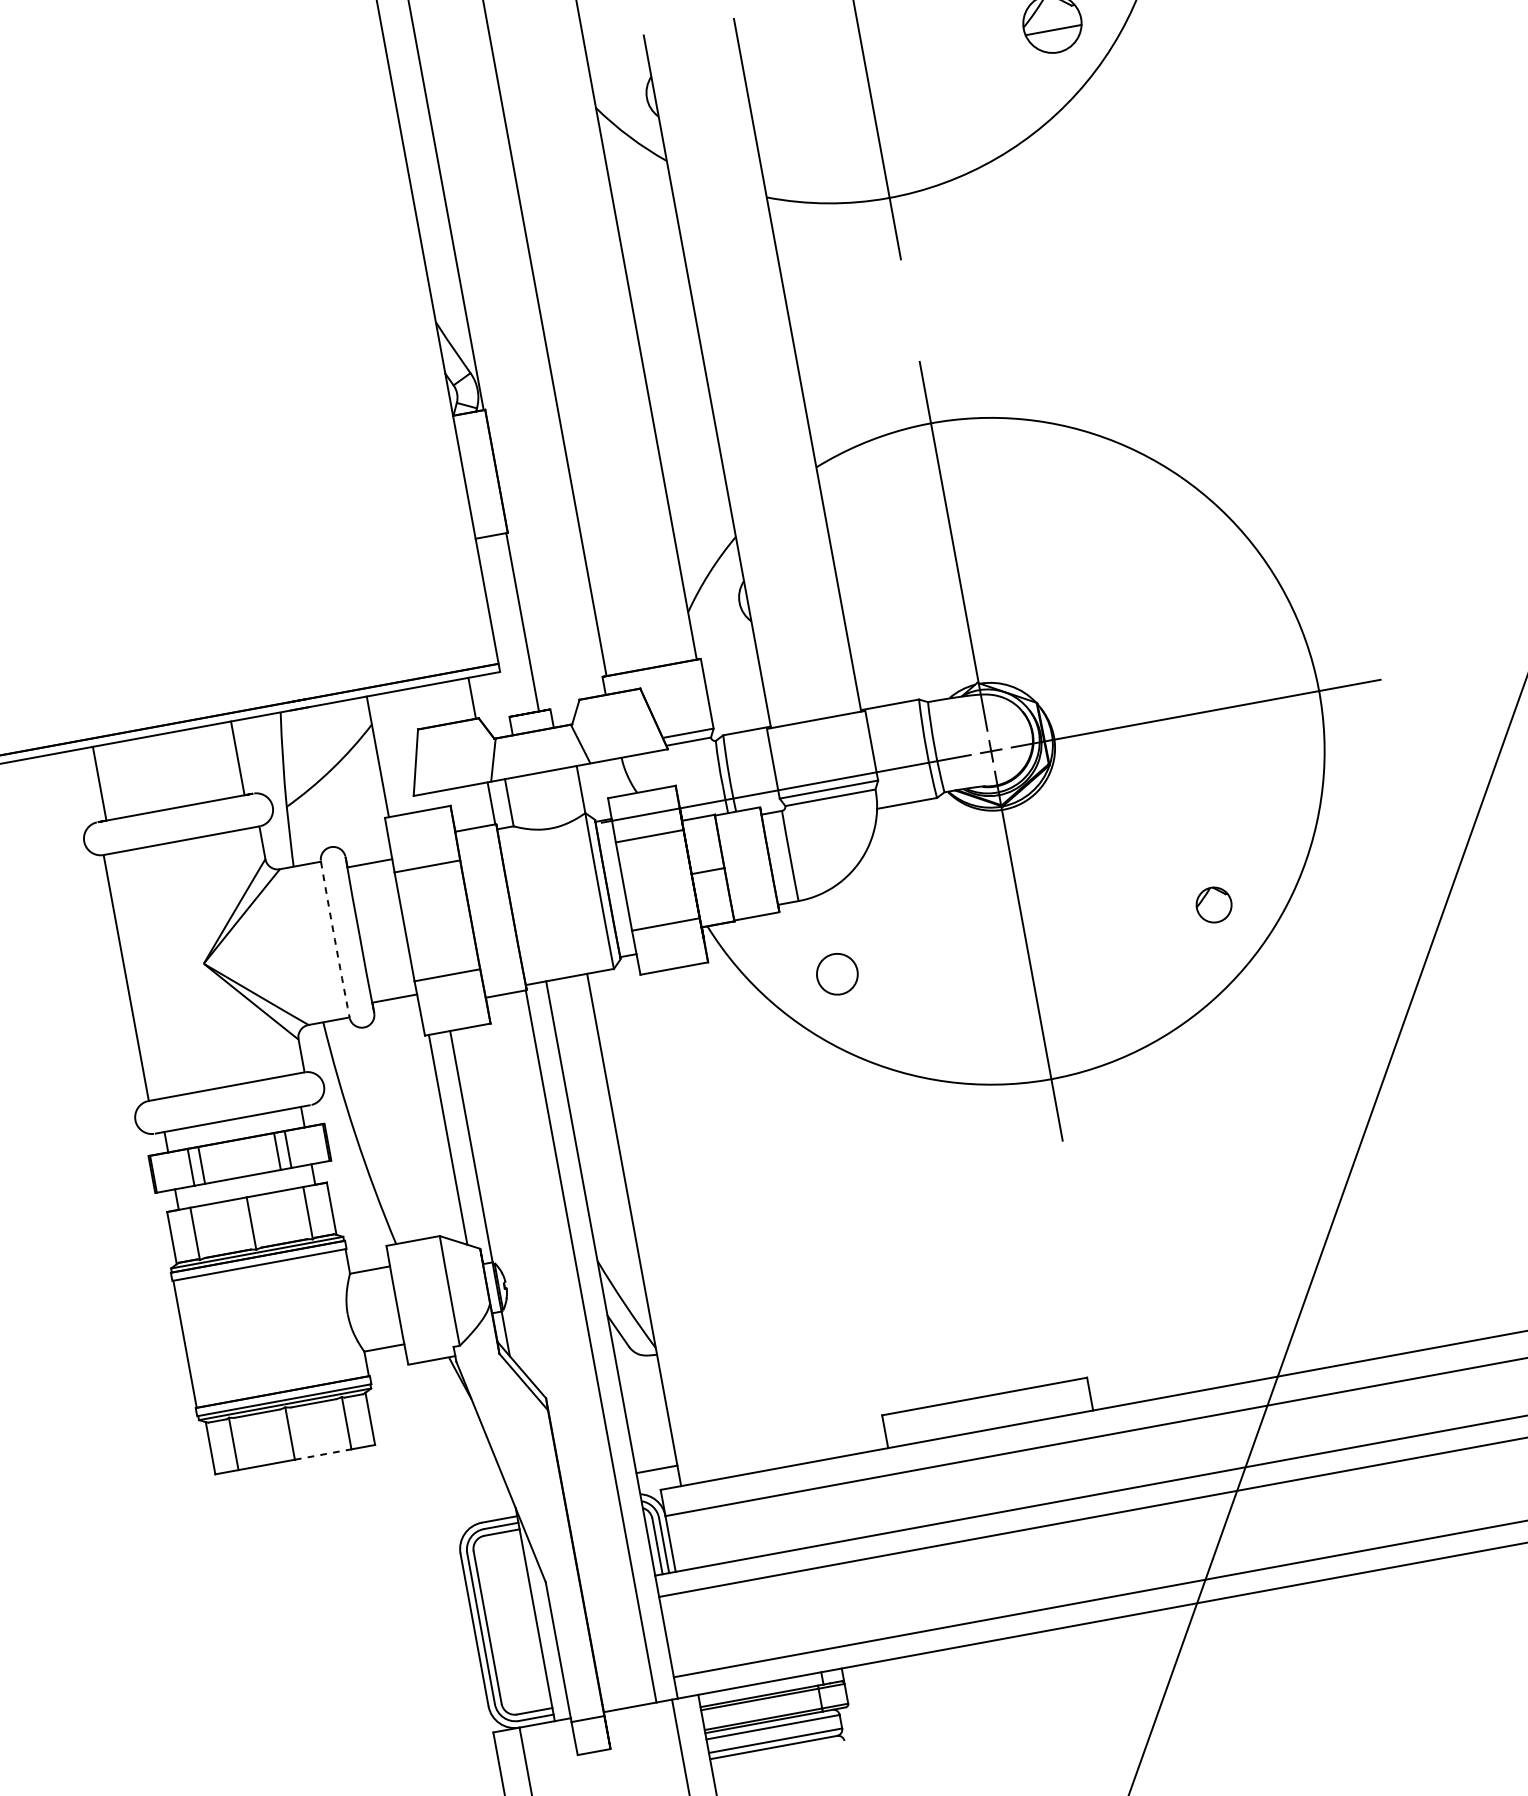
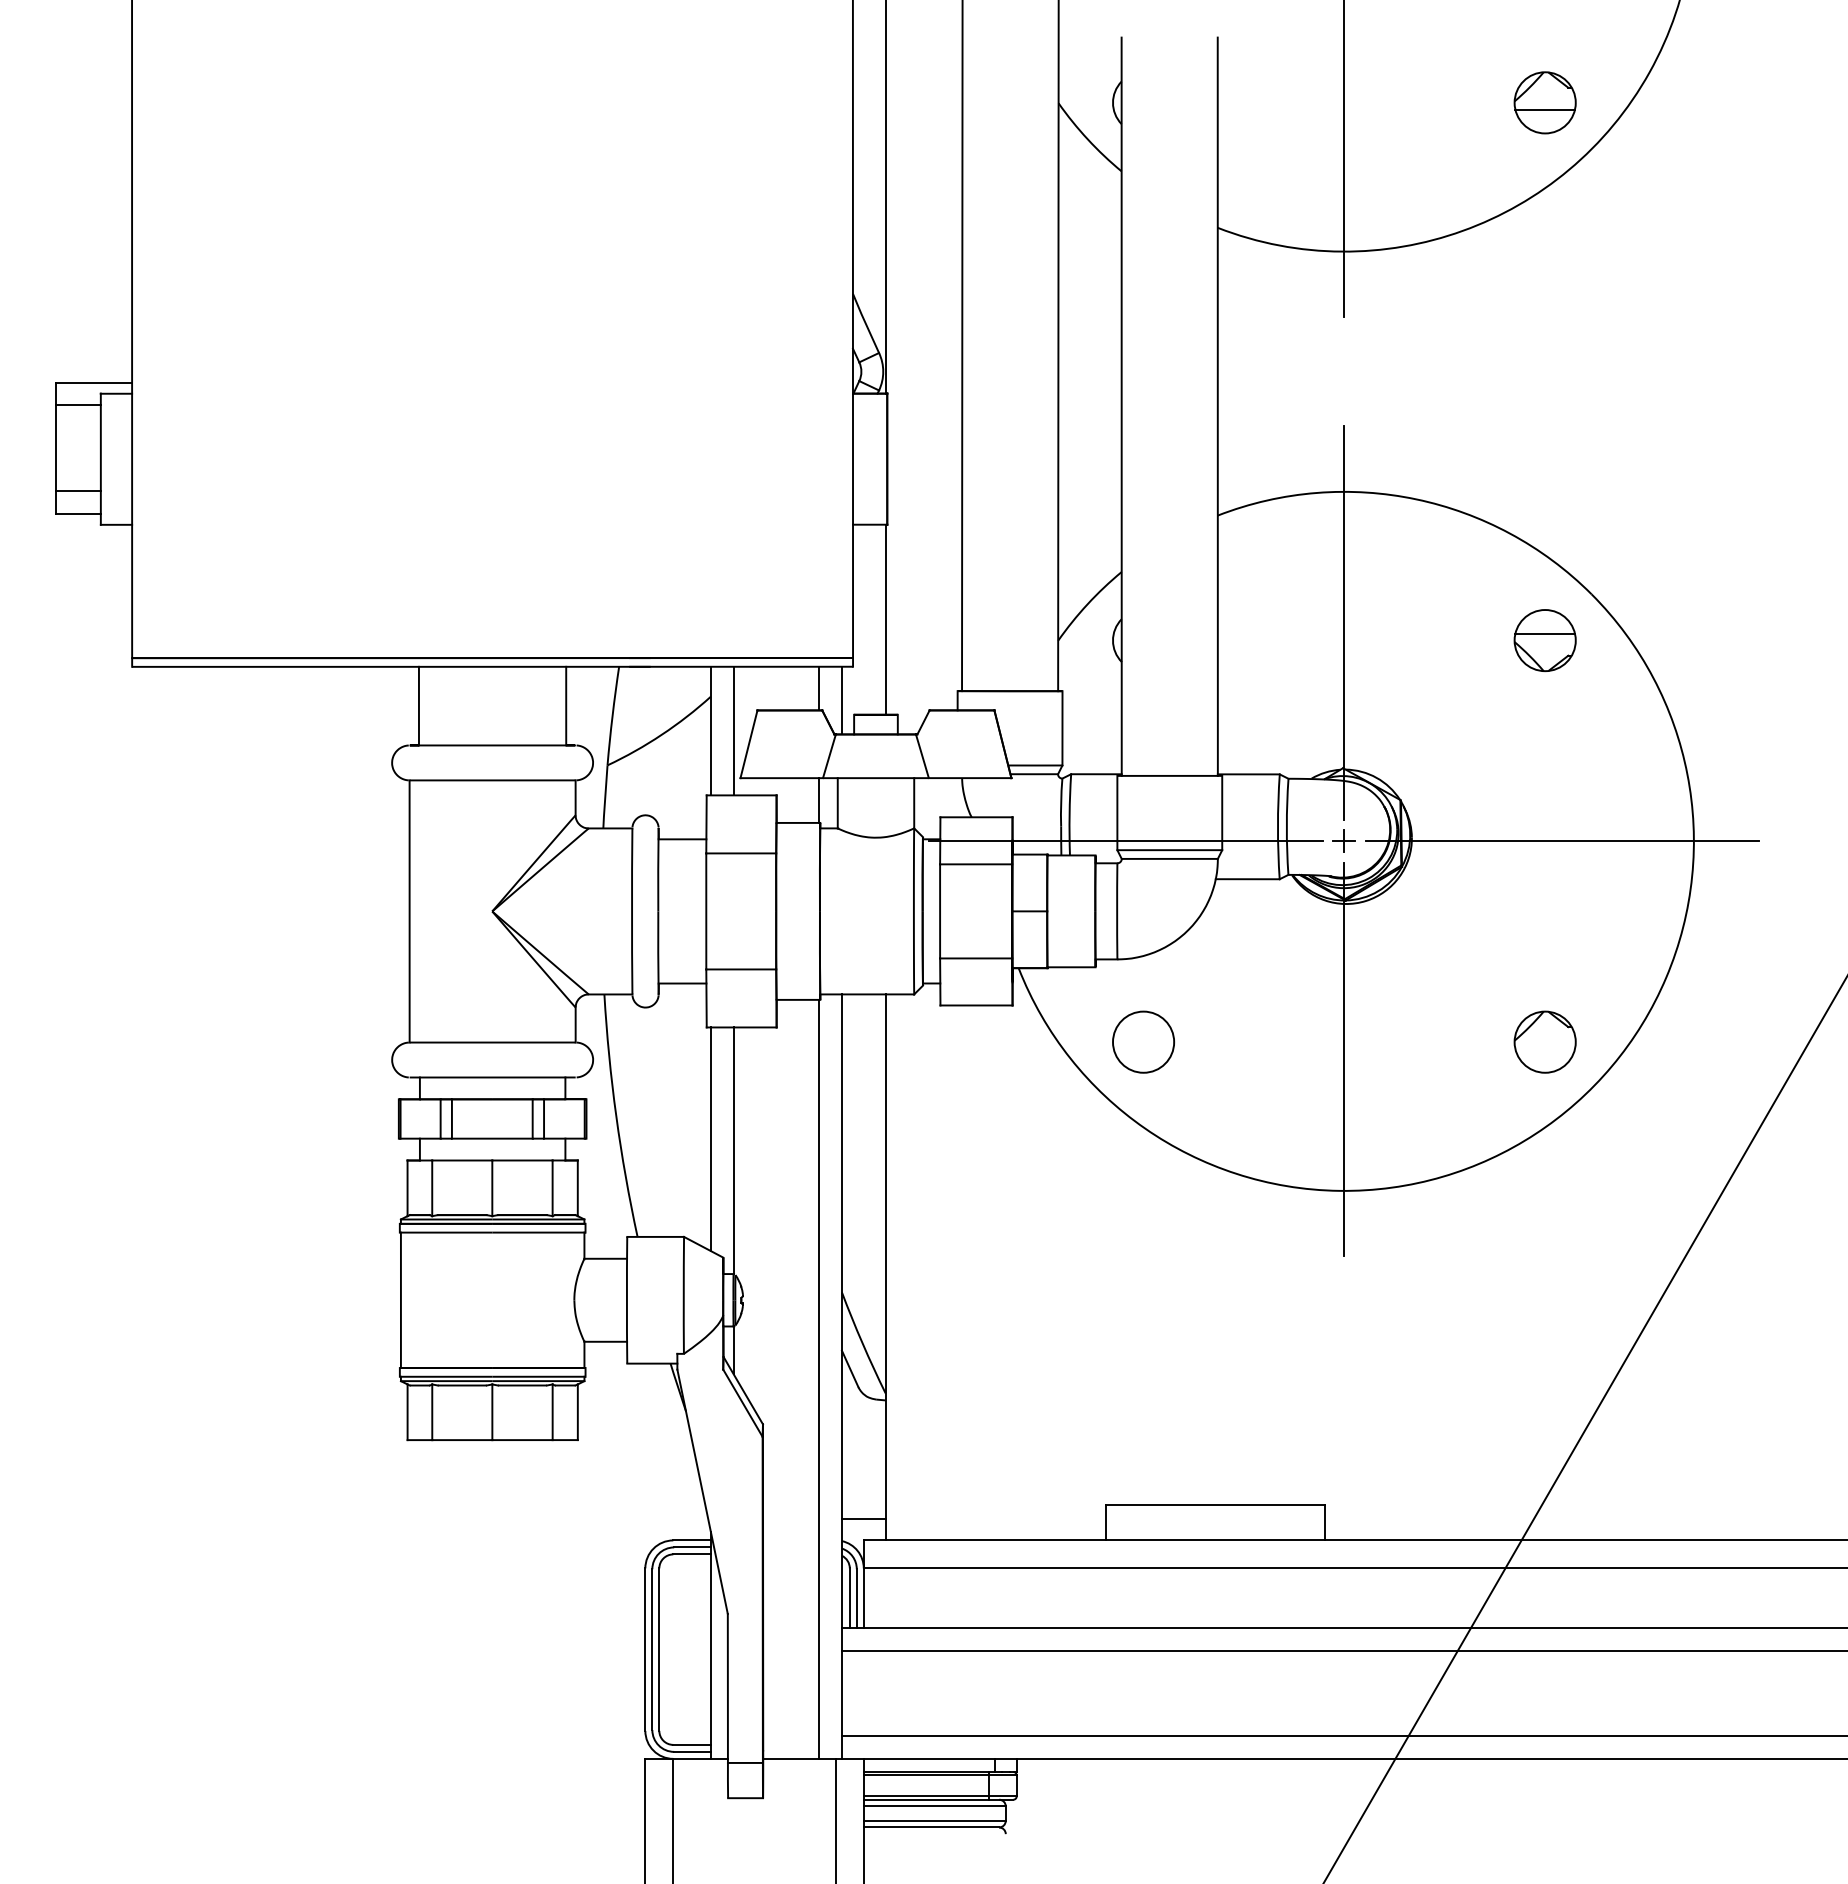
part: (1144, 528) -> (1544, 640), added
line: (495, 705) -> (841, 700), added
line: (398, 752) -> (733, 730), added
part: (1213, 904) -> (1544, 1041), size x1.67
arc: (335, 939) -> (632, 911), dashed -> solid
circle: (837, 973) -> (1143, 1041), size x1.43
line: (324, 1454) -> (523, 1440), dashed -> solid

